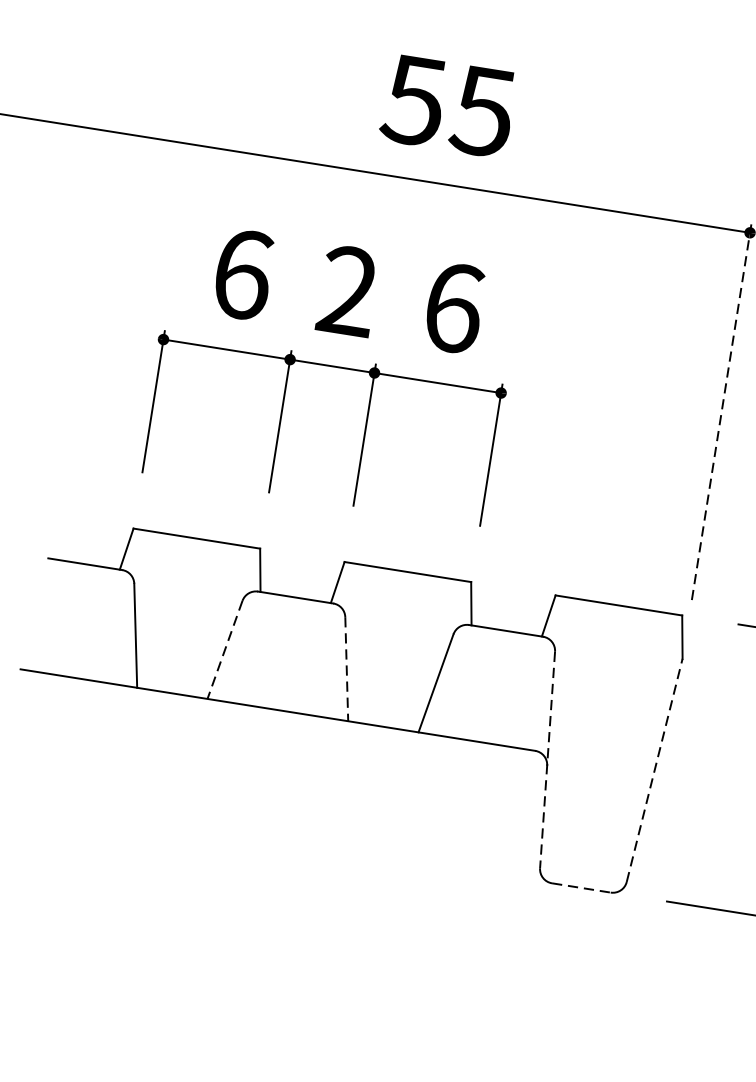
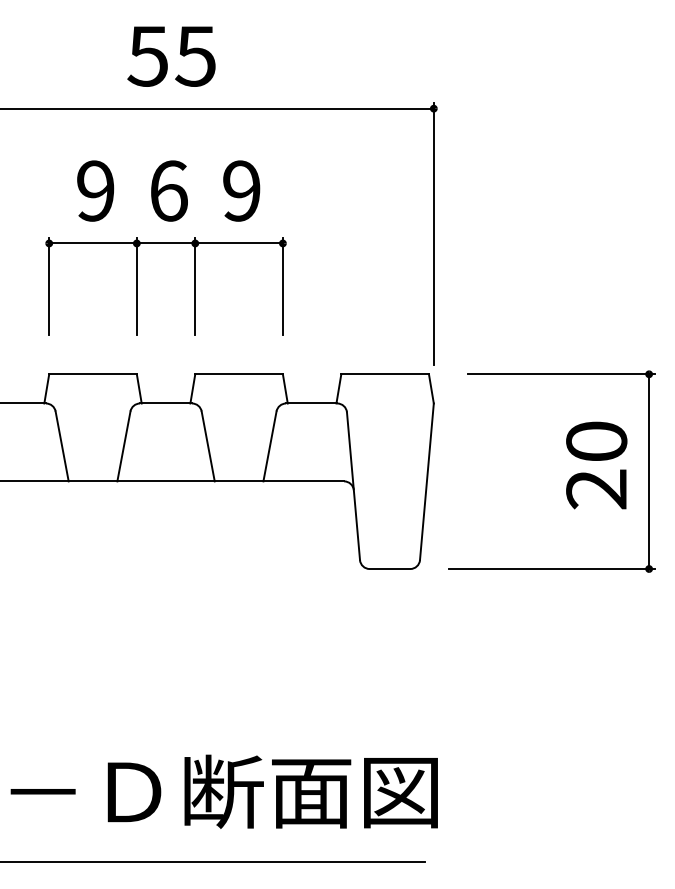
text: (448, 106) -> (171, 56), moved
text: (242, 273) -> (95, 190), 6 -> 9
text: (347, 290) -> (168, 190), 2 -> 6
text: (453, 307) -> (241, 190), 6 -> 9
line: (721, 413) -> (433, 233), dashed -> solid
line: (224, 649) -> (123, 446), dashed -> solid
line: (347, 669) -> (208, 446), dashed -> solid
line: (547, 760) -> (353, 486), dashed -> solid
line: (654, 769) -> (426, 481), dashed -> solid
line: (581, 888) -> (390, 569), dashed -> solid

